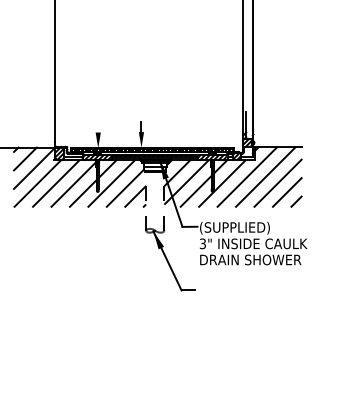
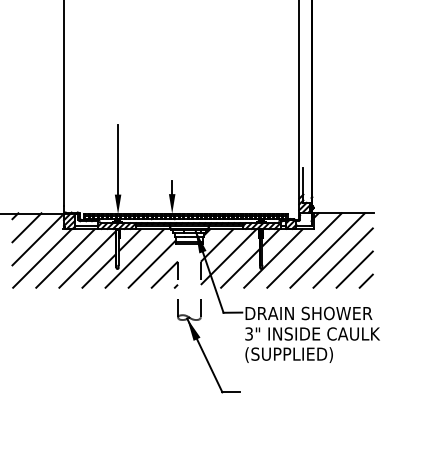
line: (98, 104) -> (118, 159), added
text: (250, 227) -> (308, 313), (SUPPLIED) -> DRAIN SHOWER
text: (250, 260) -> (308, 354), DRAIN SHOWER -> (SUPPLIED)

